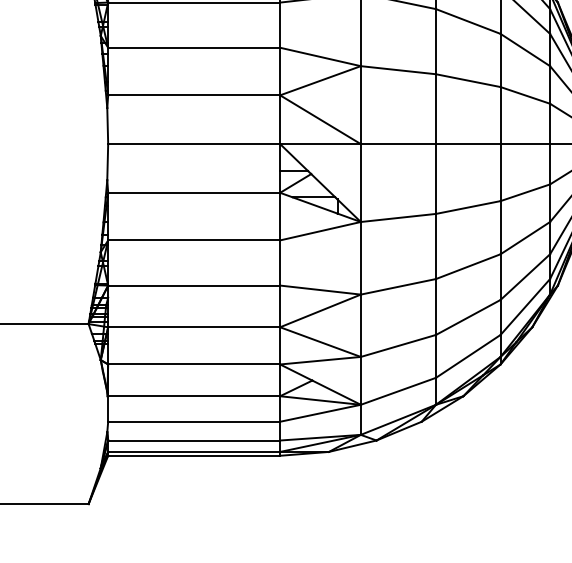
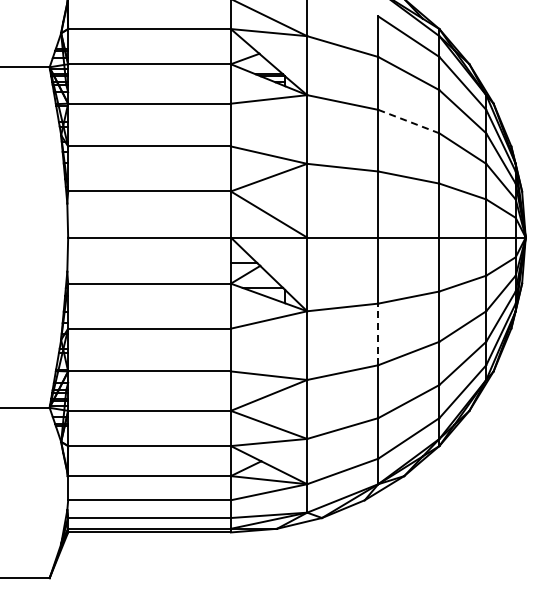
line: (467, 21) -> (408, 121), solid -> dashed
line: (436, 246) -> (378, 334), solid -> dashed

